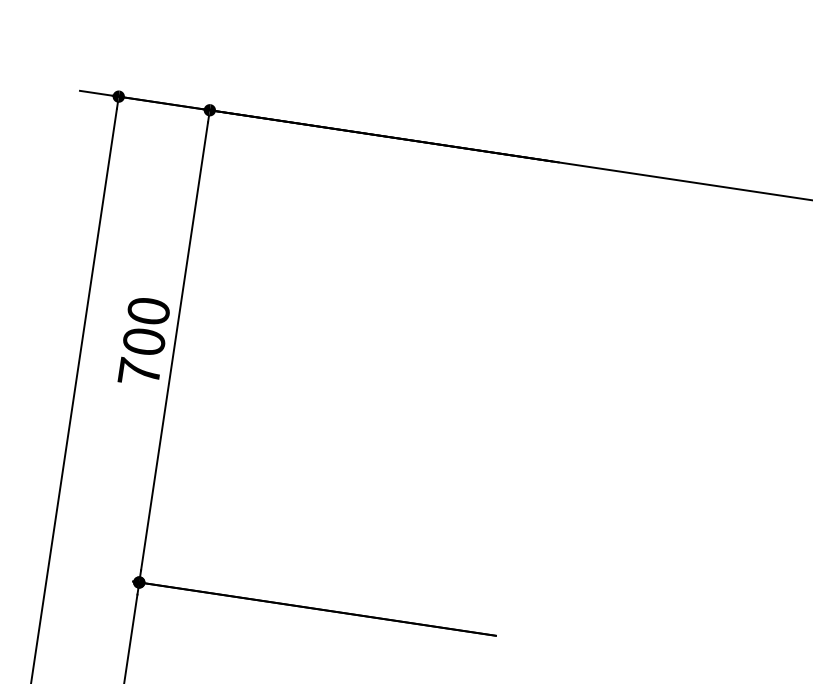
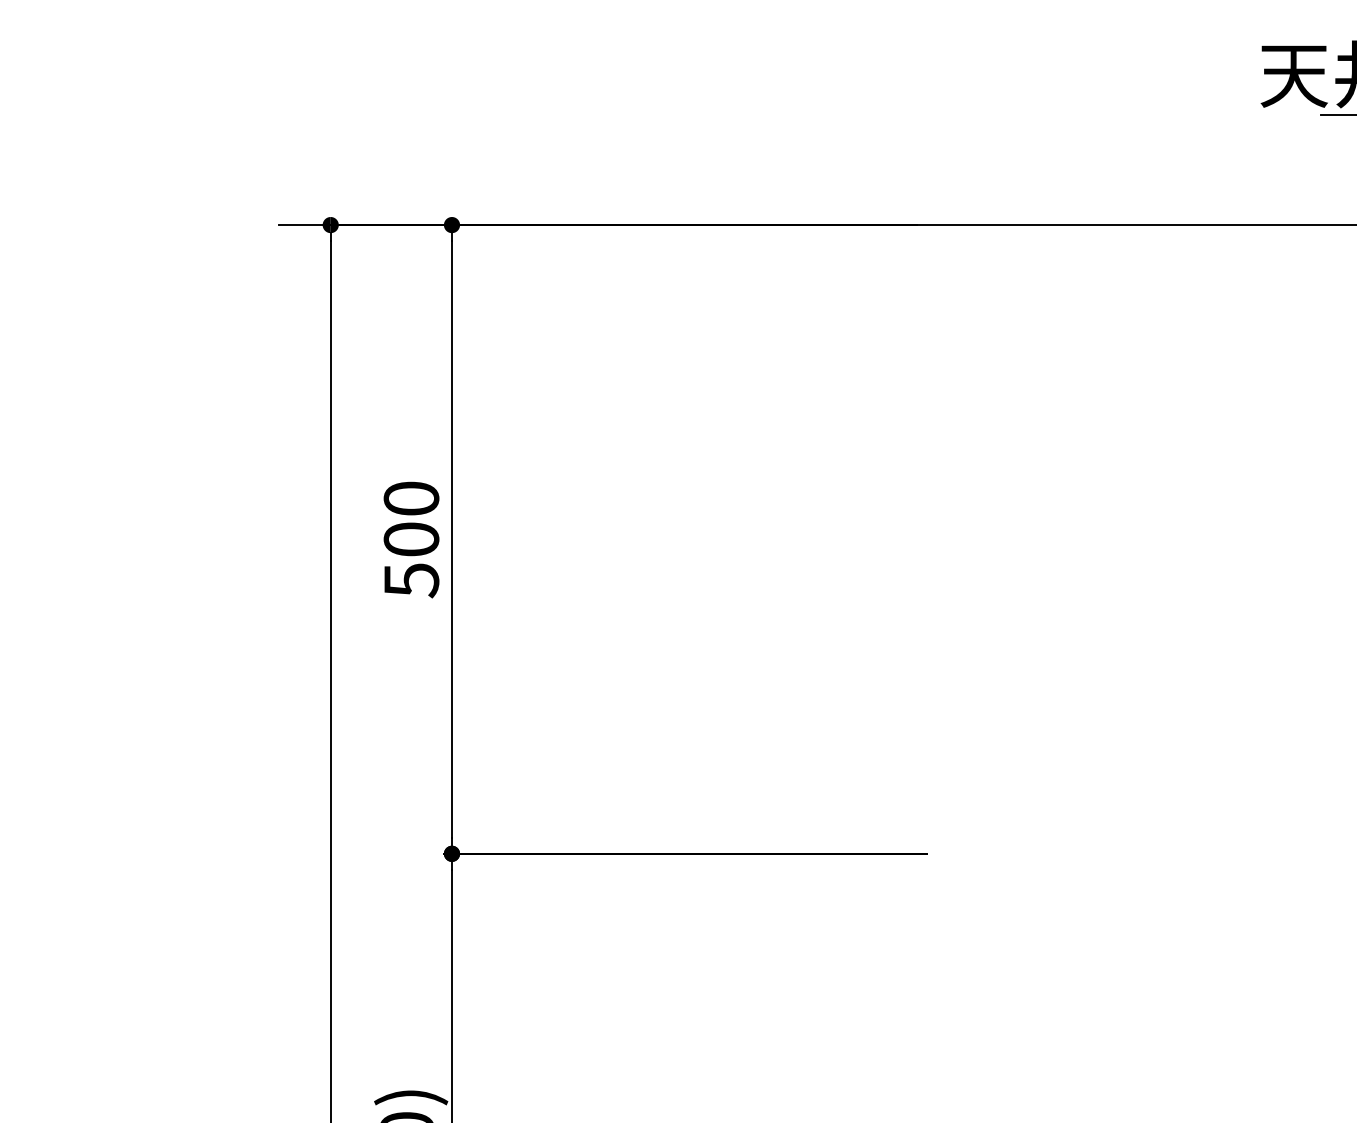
text: (139, 372) -> (411, 580), 700 -> 500

